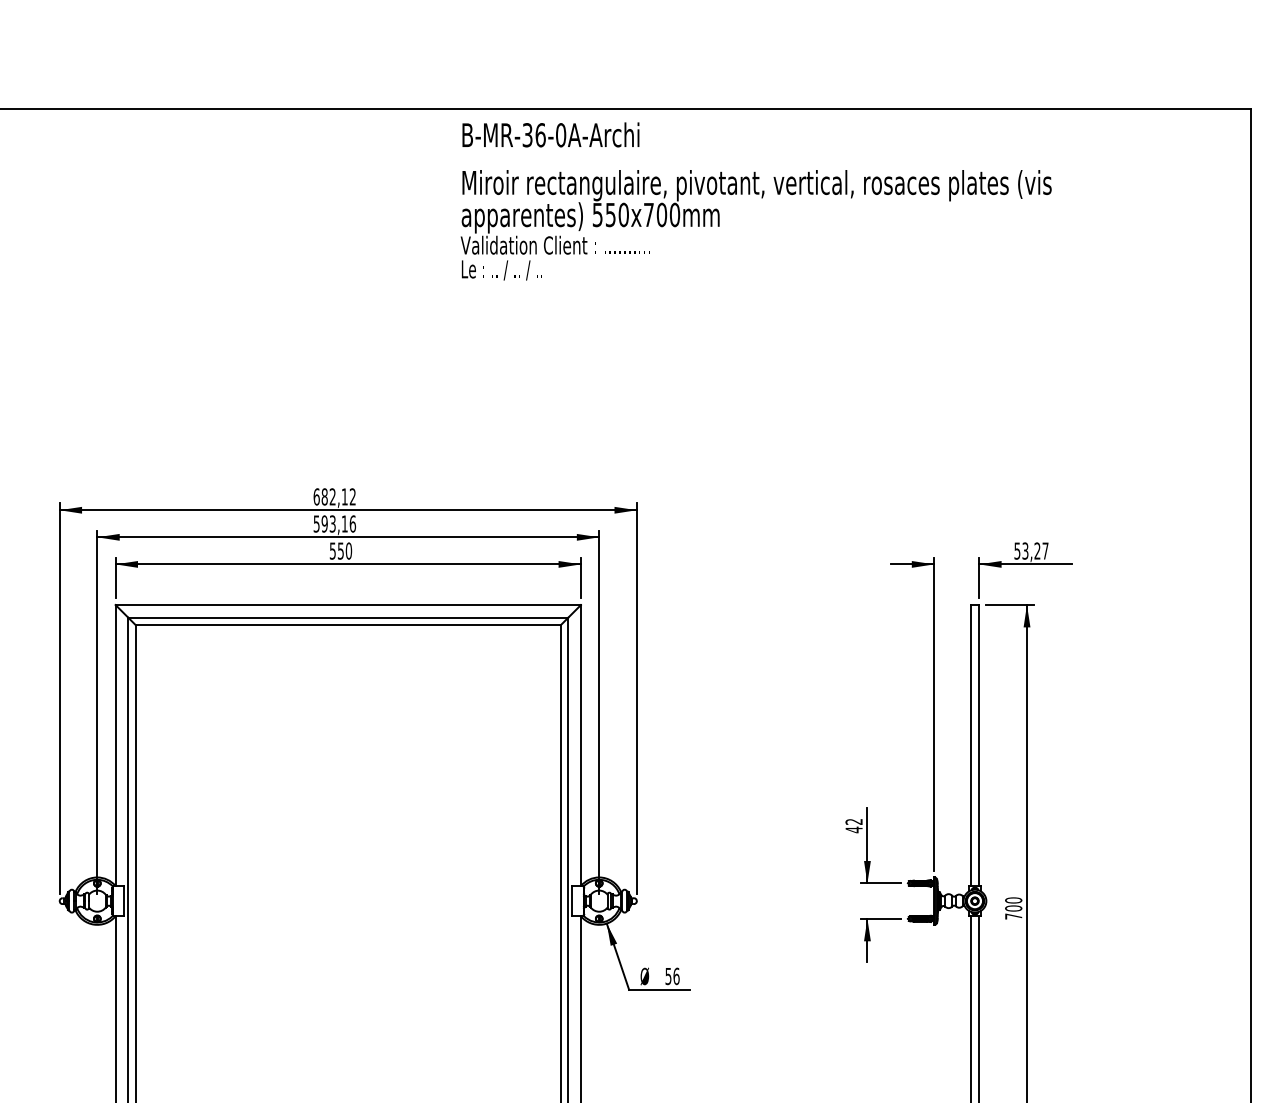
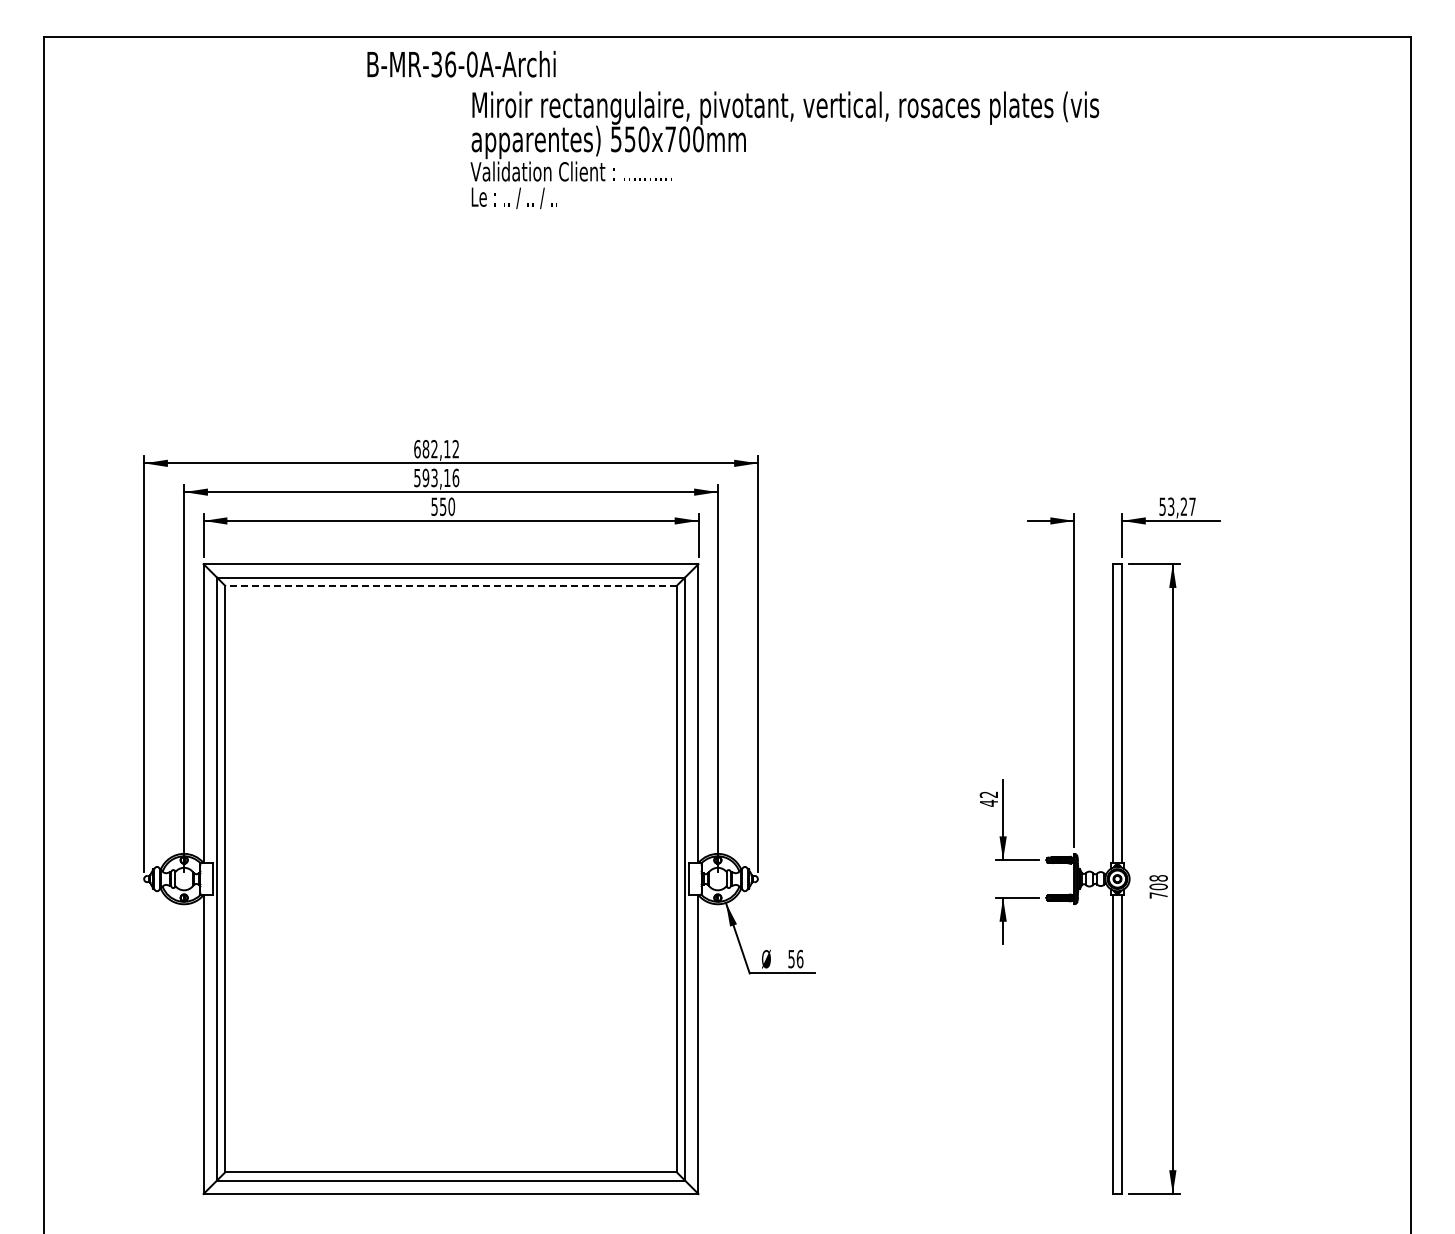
text: (550, 134) -> (461, 63), moved
text: (755, 224) -> (784, 149), moved
line: (348, 625) -> (451, 585), solid -> dashed
text: (1013, 900) -> (1158, 878), 700 -> 708

